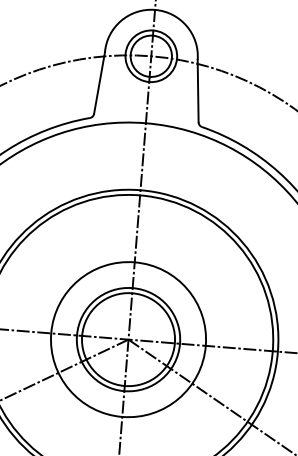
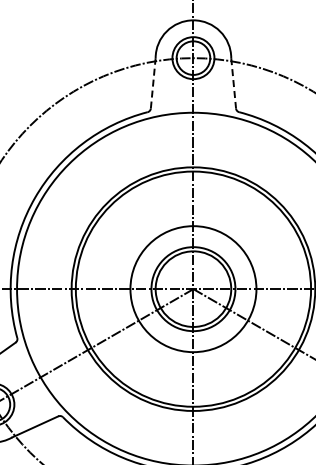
line: (99, 82) -> (153, 82), solid -> dashed
line: (197, 91) -> (233, 83), solid -> dashed

